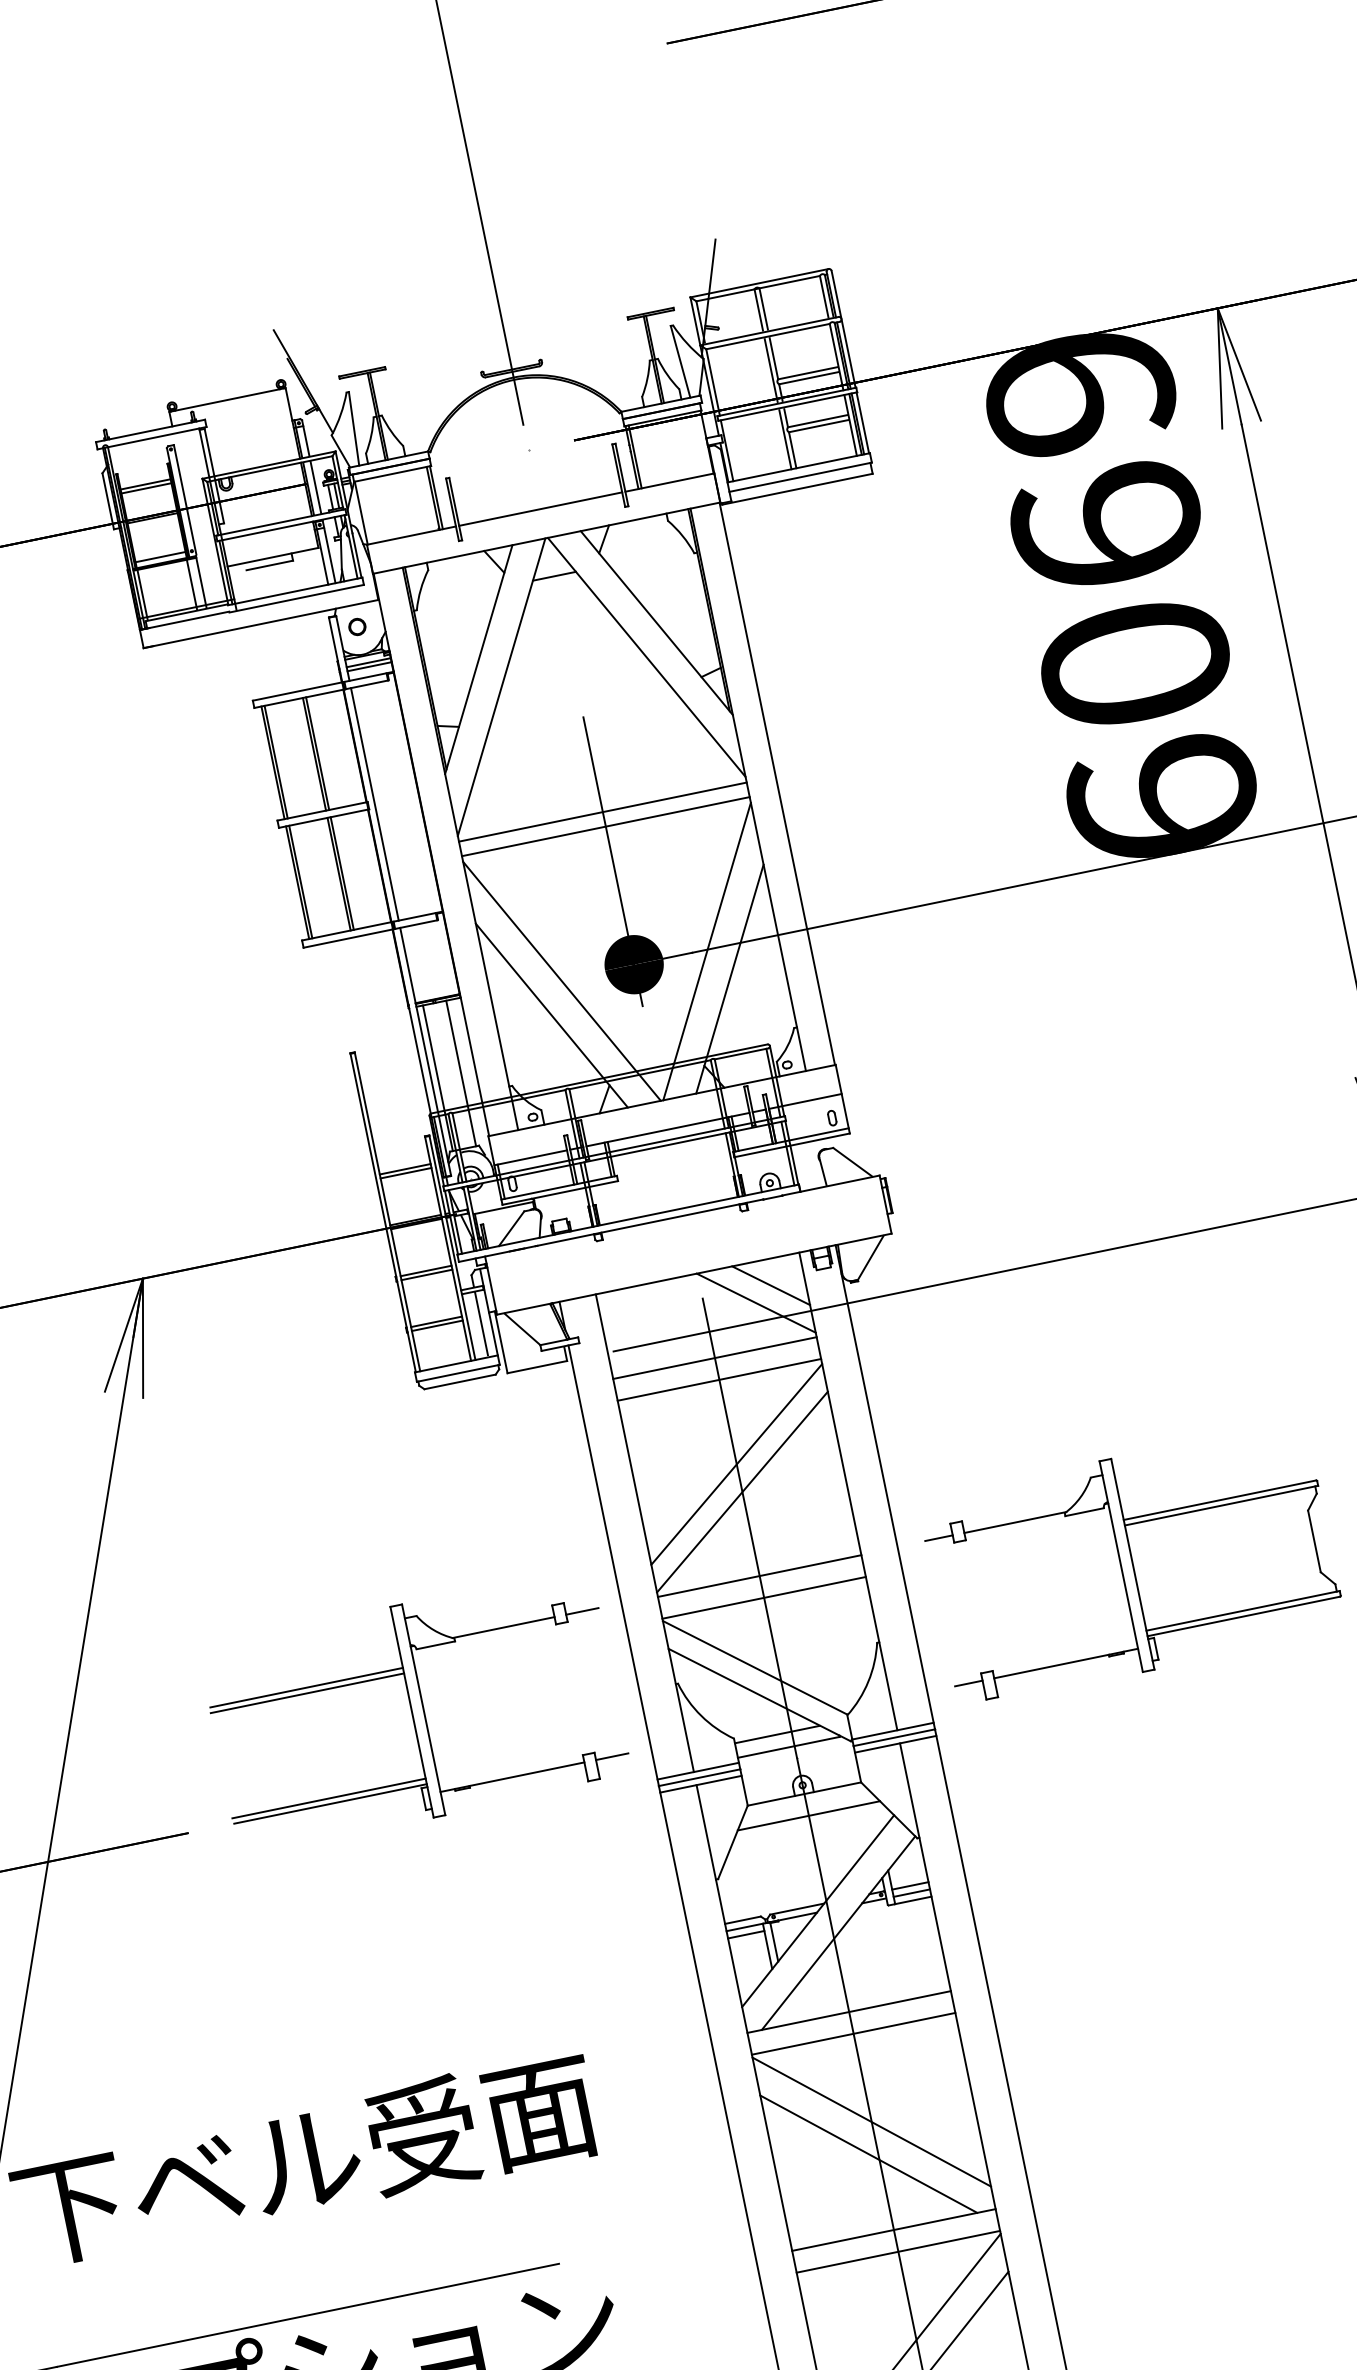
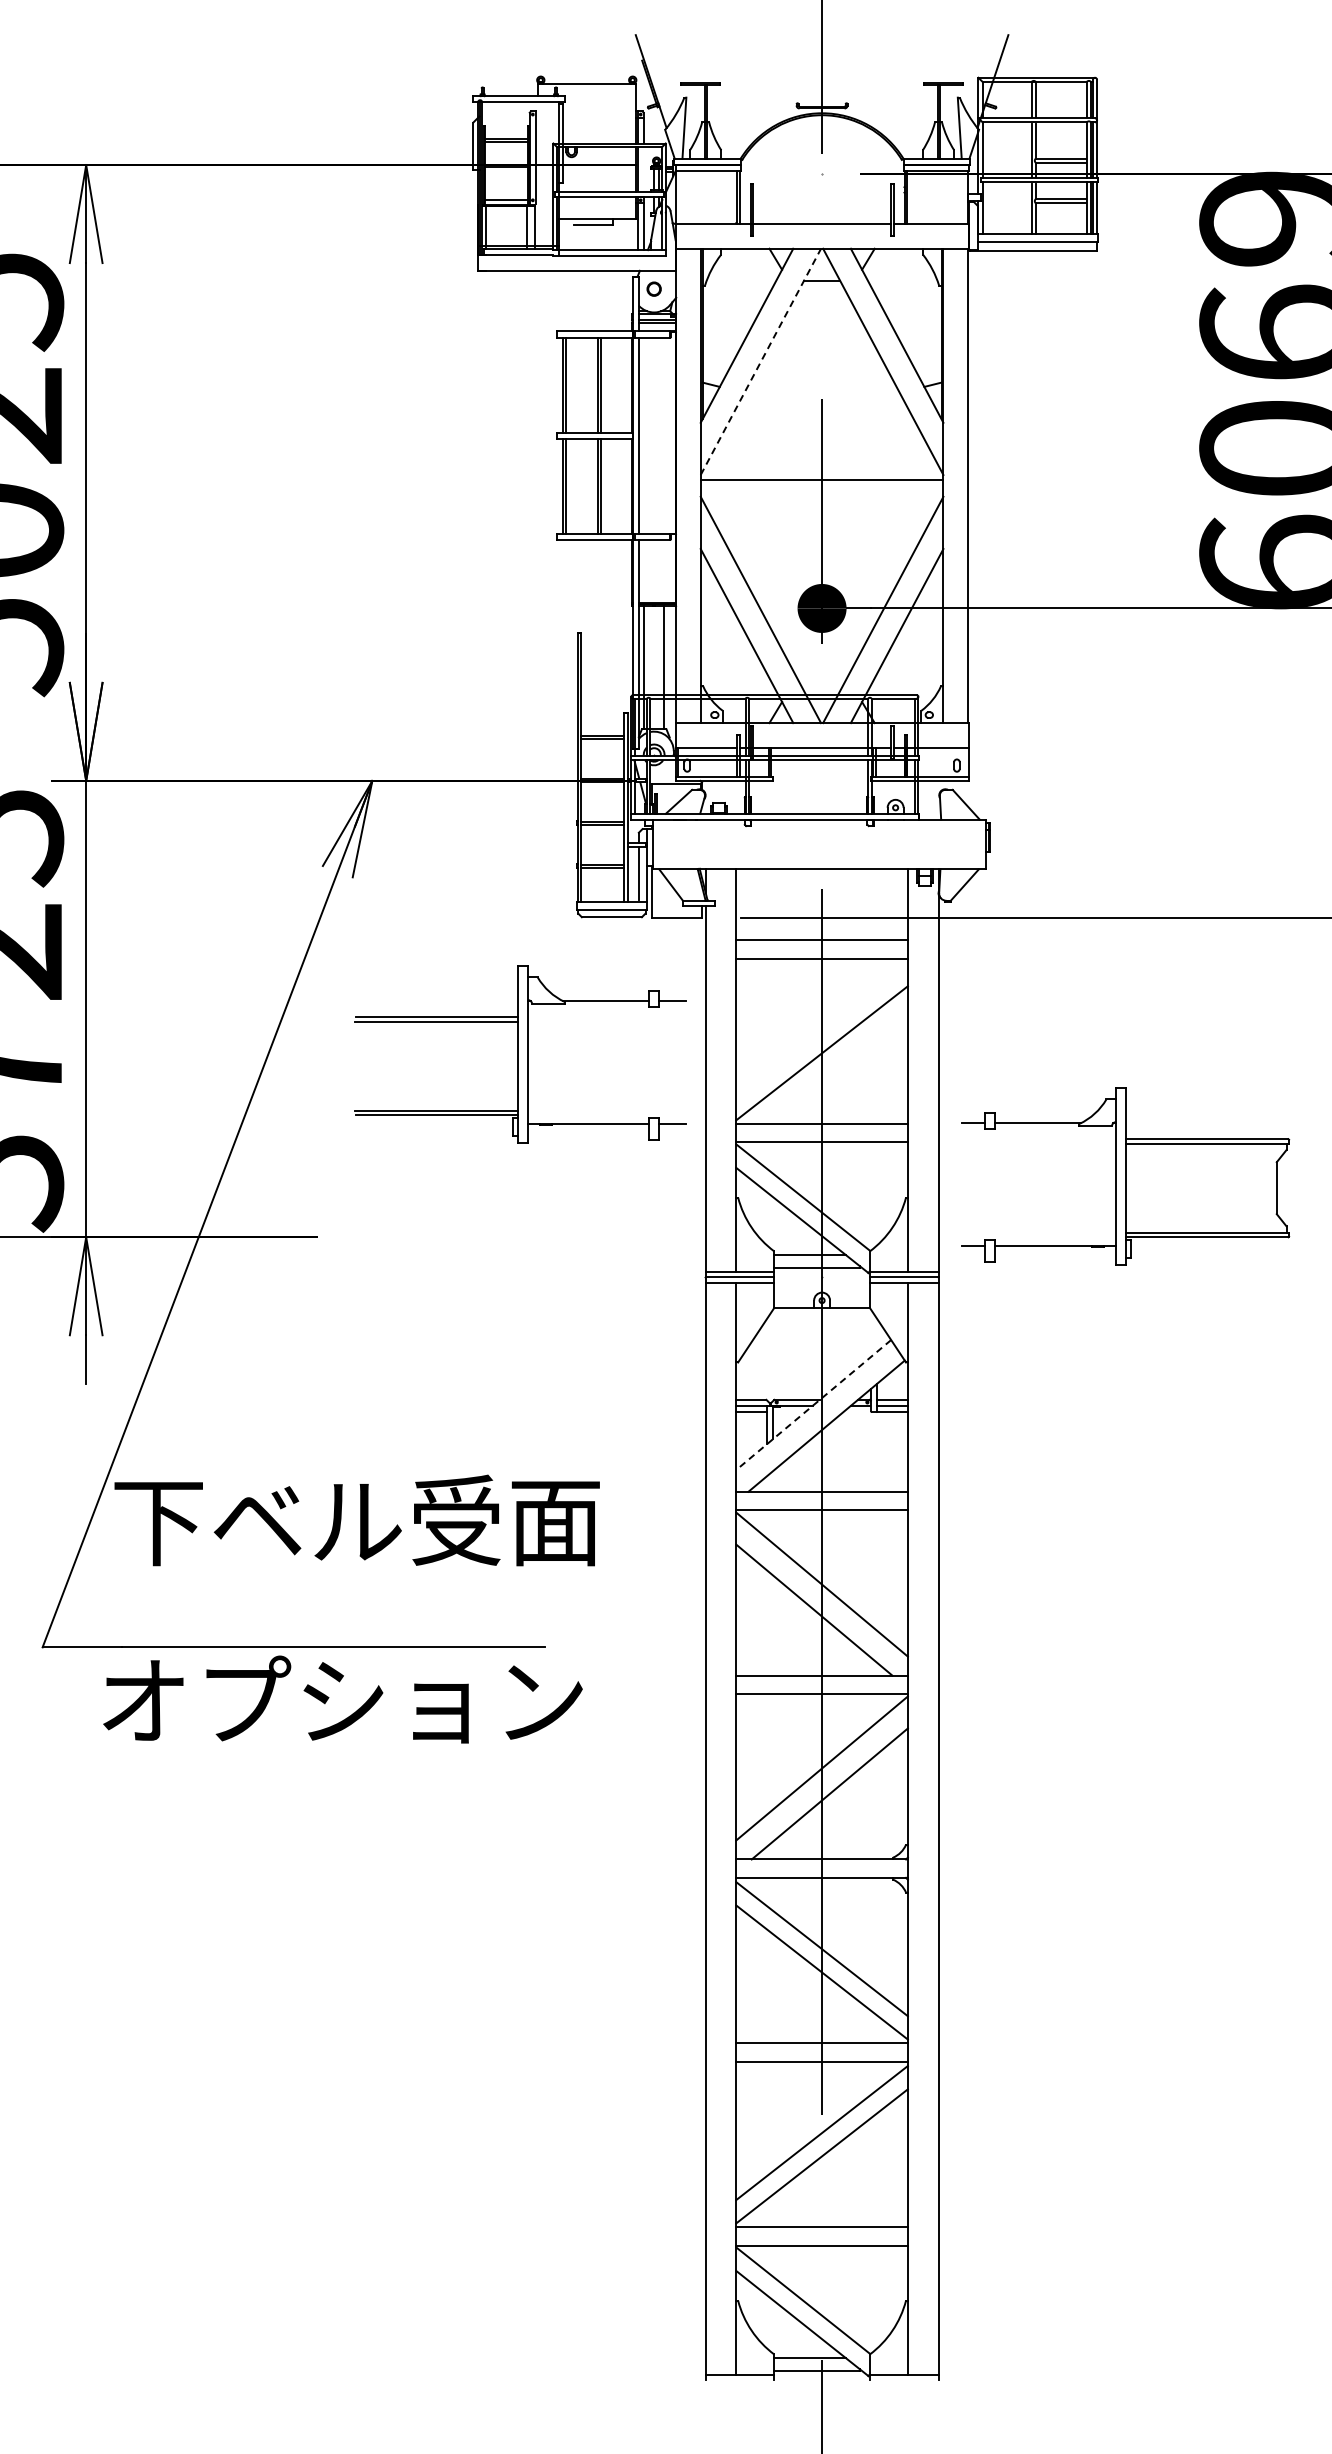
line: (315, 487) -> (643, 169), removed
line: (502, 686) -> (761, 361), solid -> dashed
line: (605, 827) -> (821, 492), removed
line: (770, 1285) -> (879, 890), removed
line: (756, 1302) -> (864, 902), removed
line: (735, 1464) -> (821, 1029), removed
part: (414, 1711) -> (520, 1054), moved
line: (809, 1815) -> (822, 1326), removed
line: (817, 1911) -> (813, 1405), solid -> dashed

